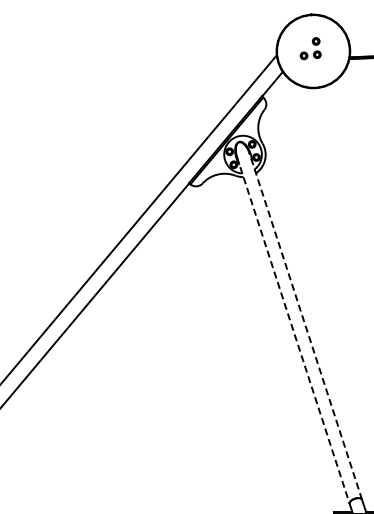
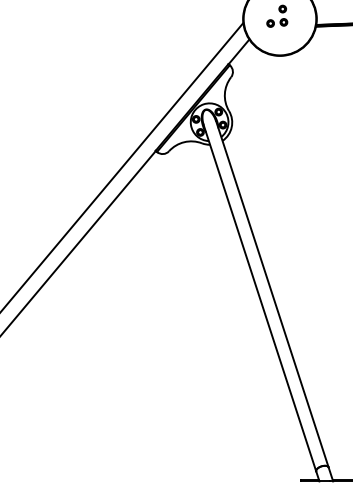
line: (305, 326) -> (272, 294), dashed -> solid
line: (293, 330) -> (260, 298), dashed -> solid

